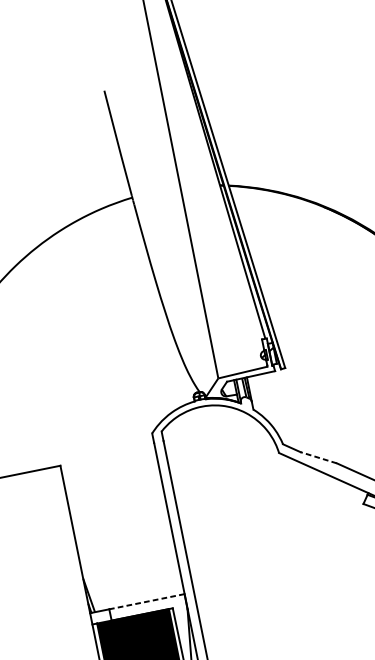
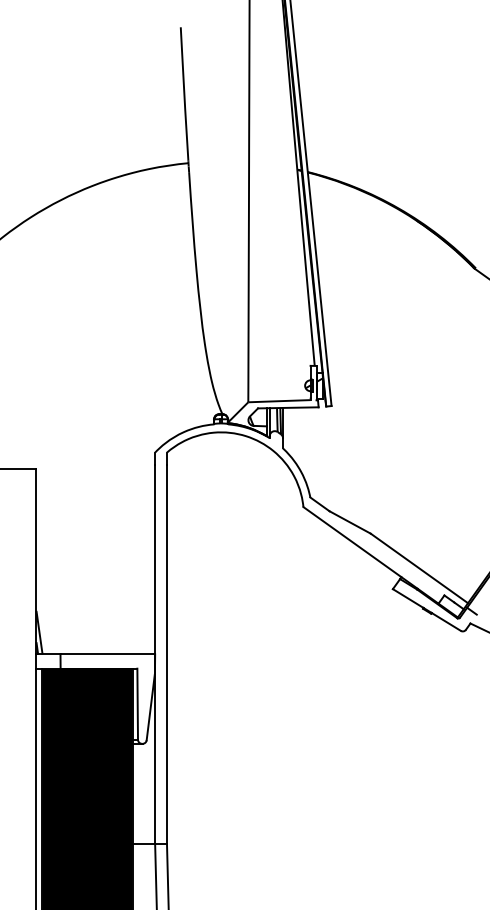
line: (318, 457) -> (349, 522), dashed -> solid
line: (146, 601) -> (107, 654), dashed -> solid

